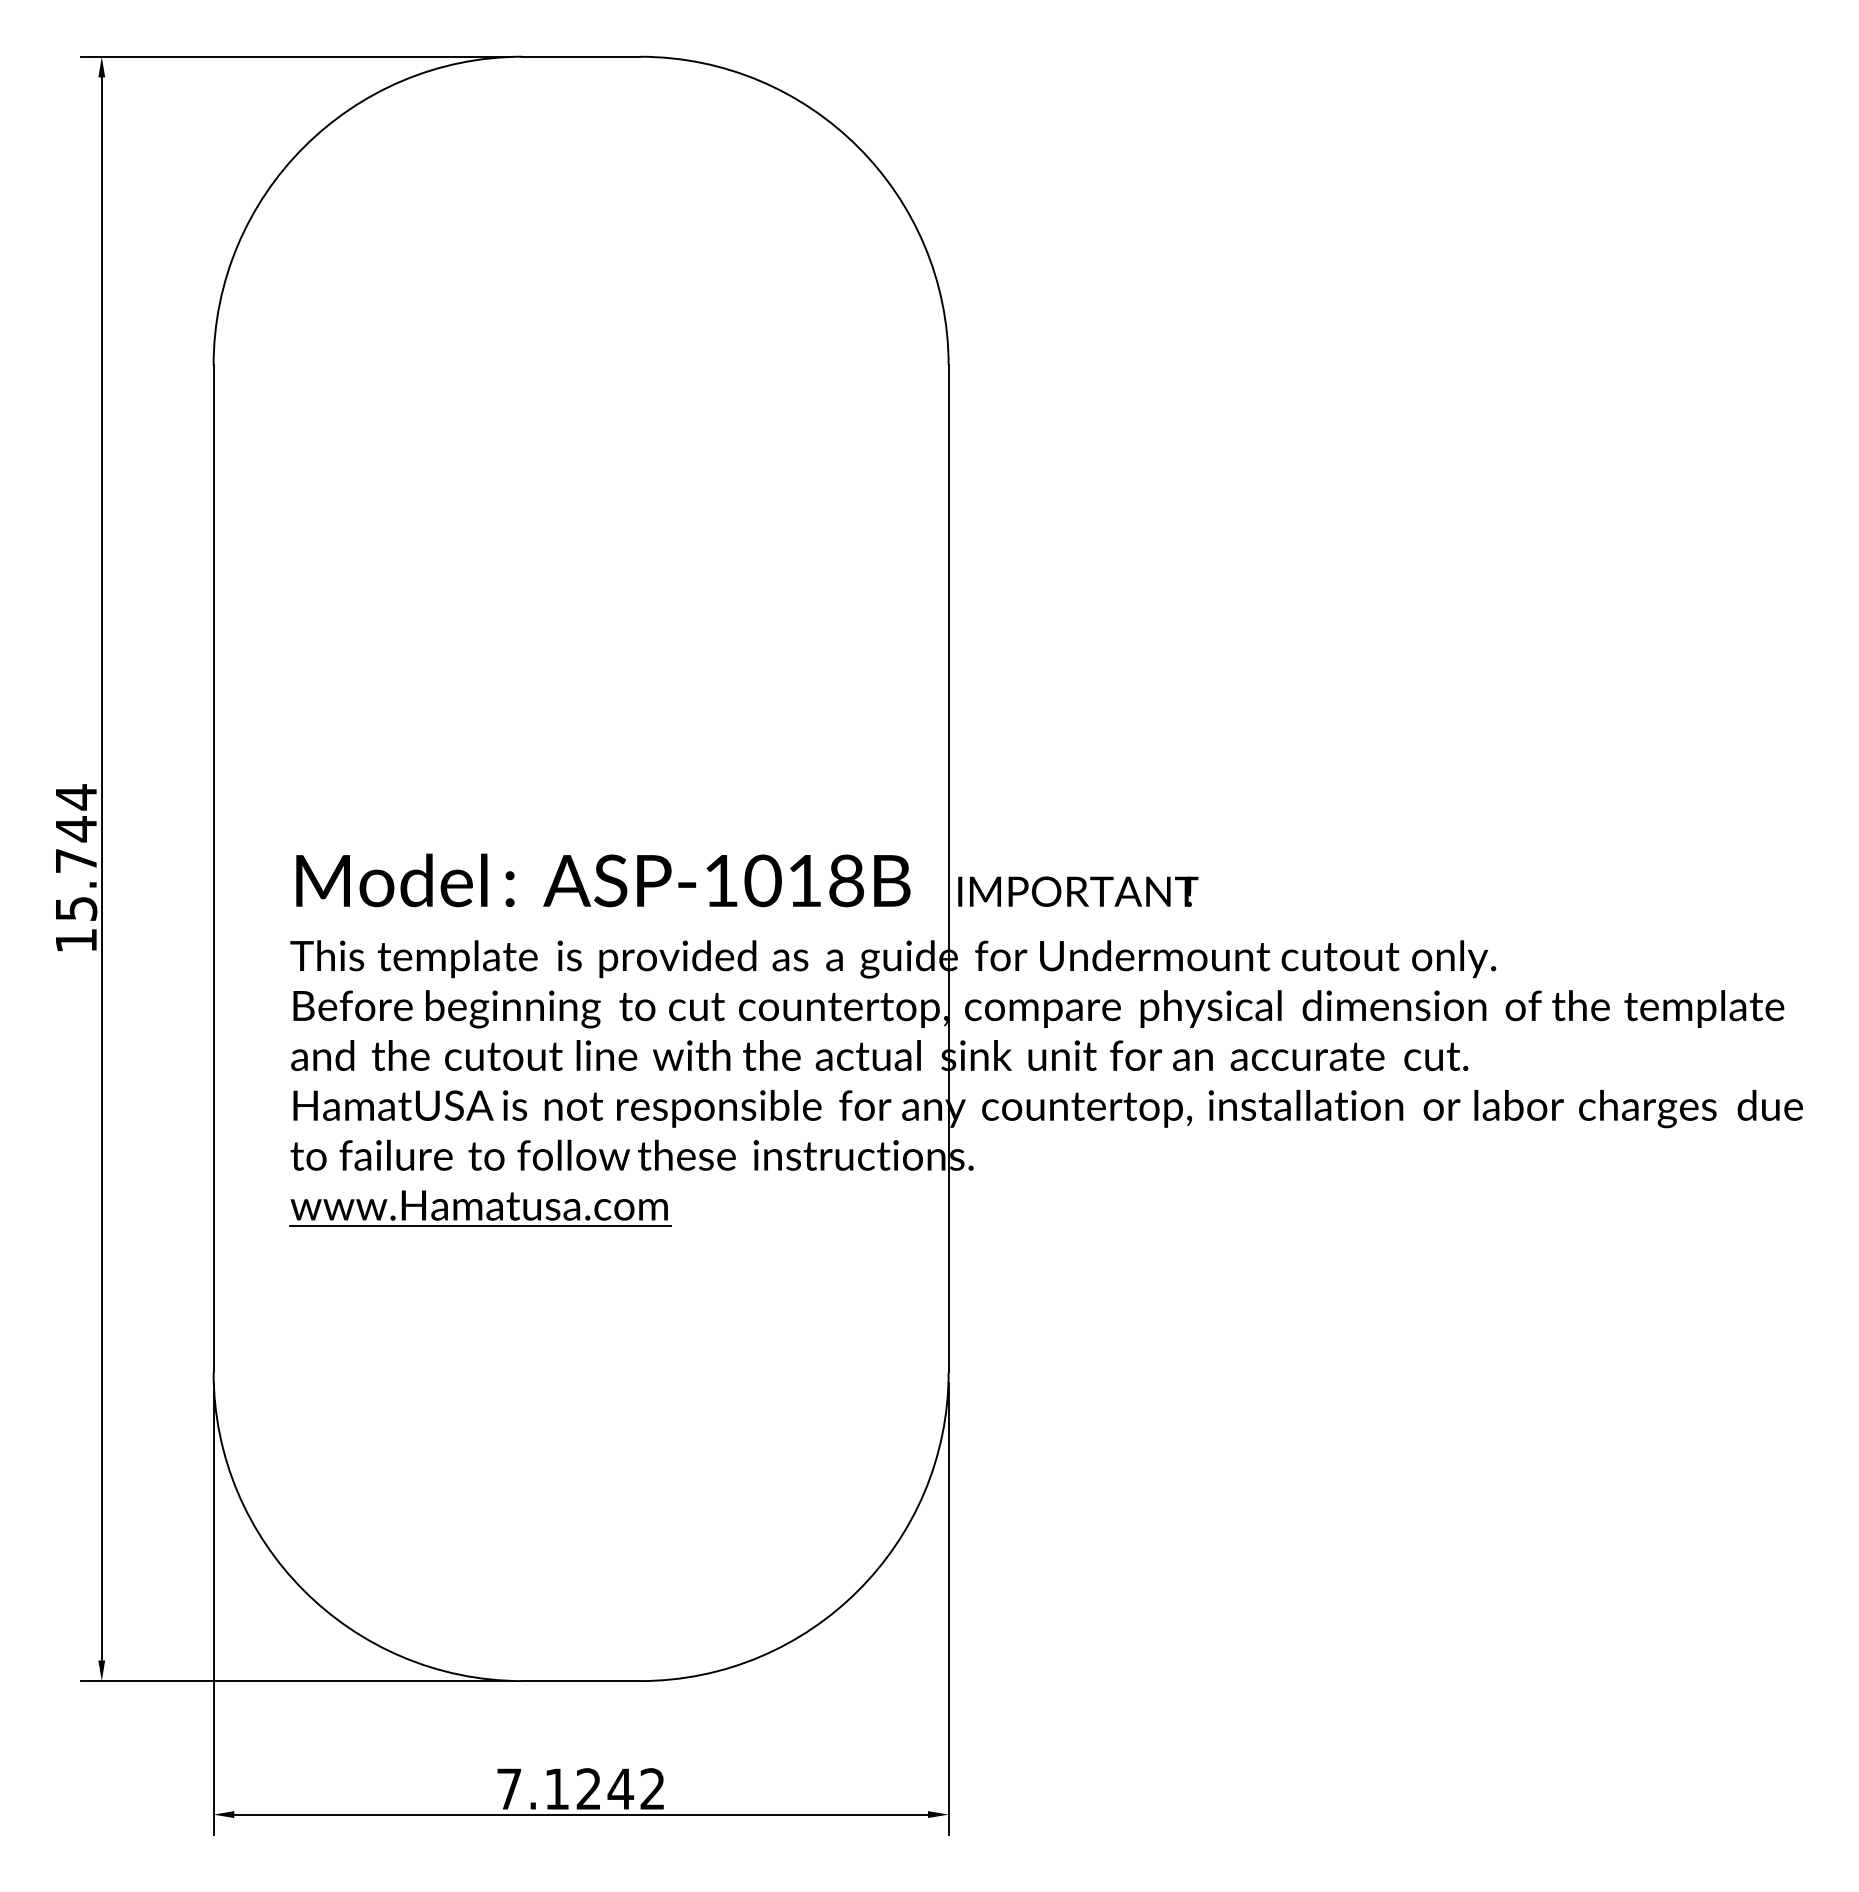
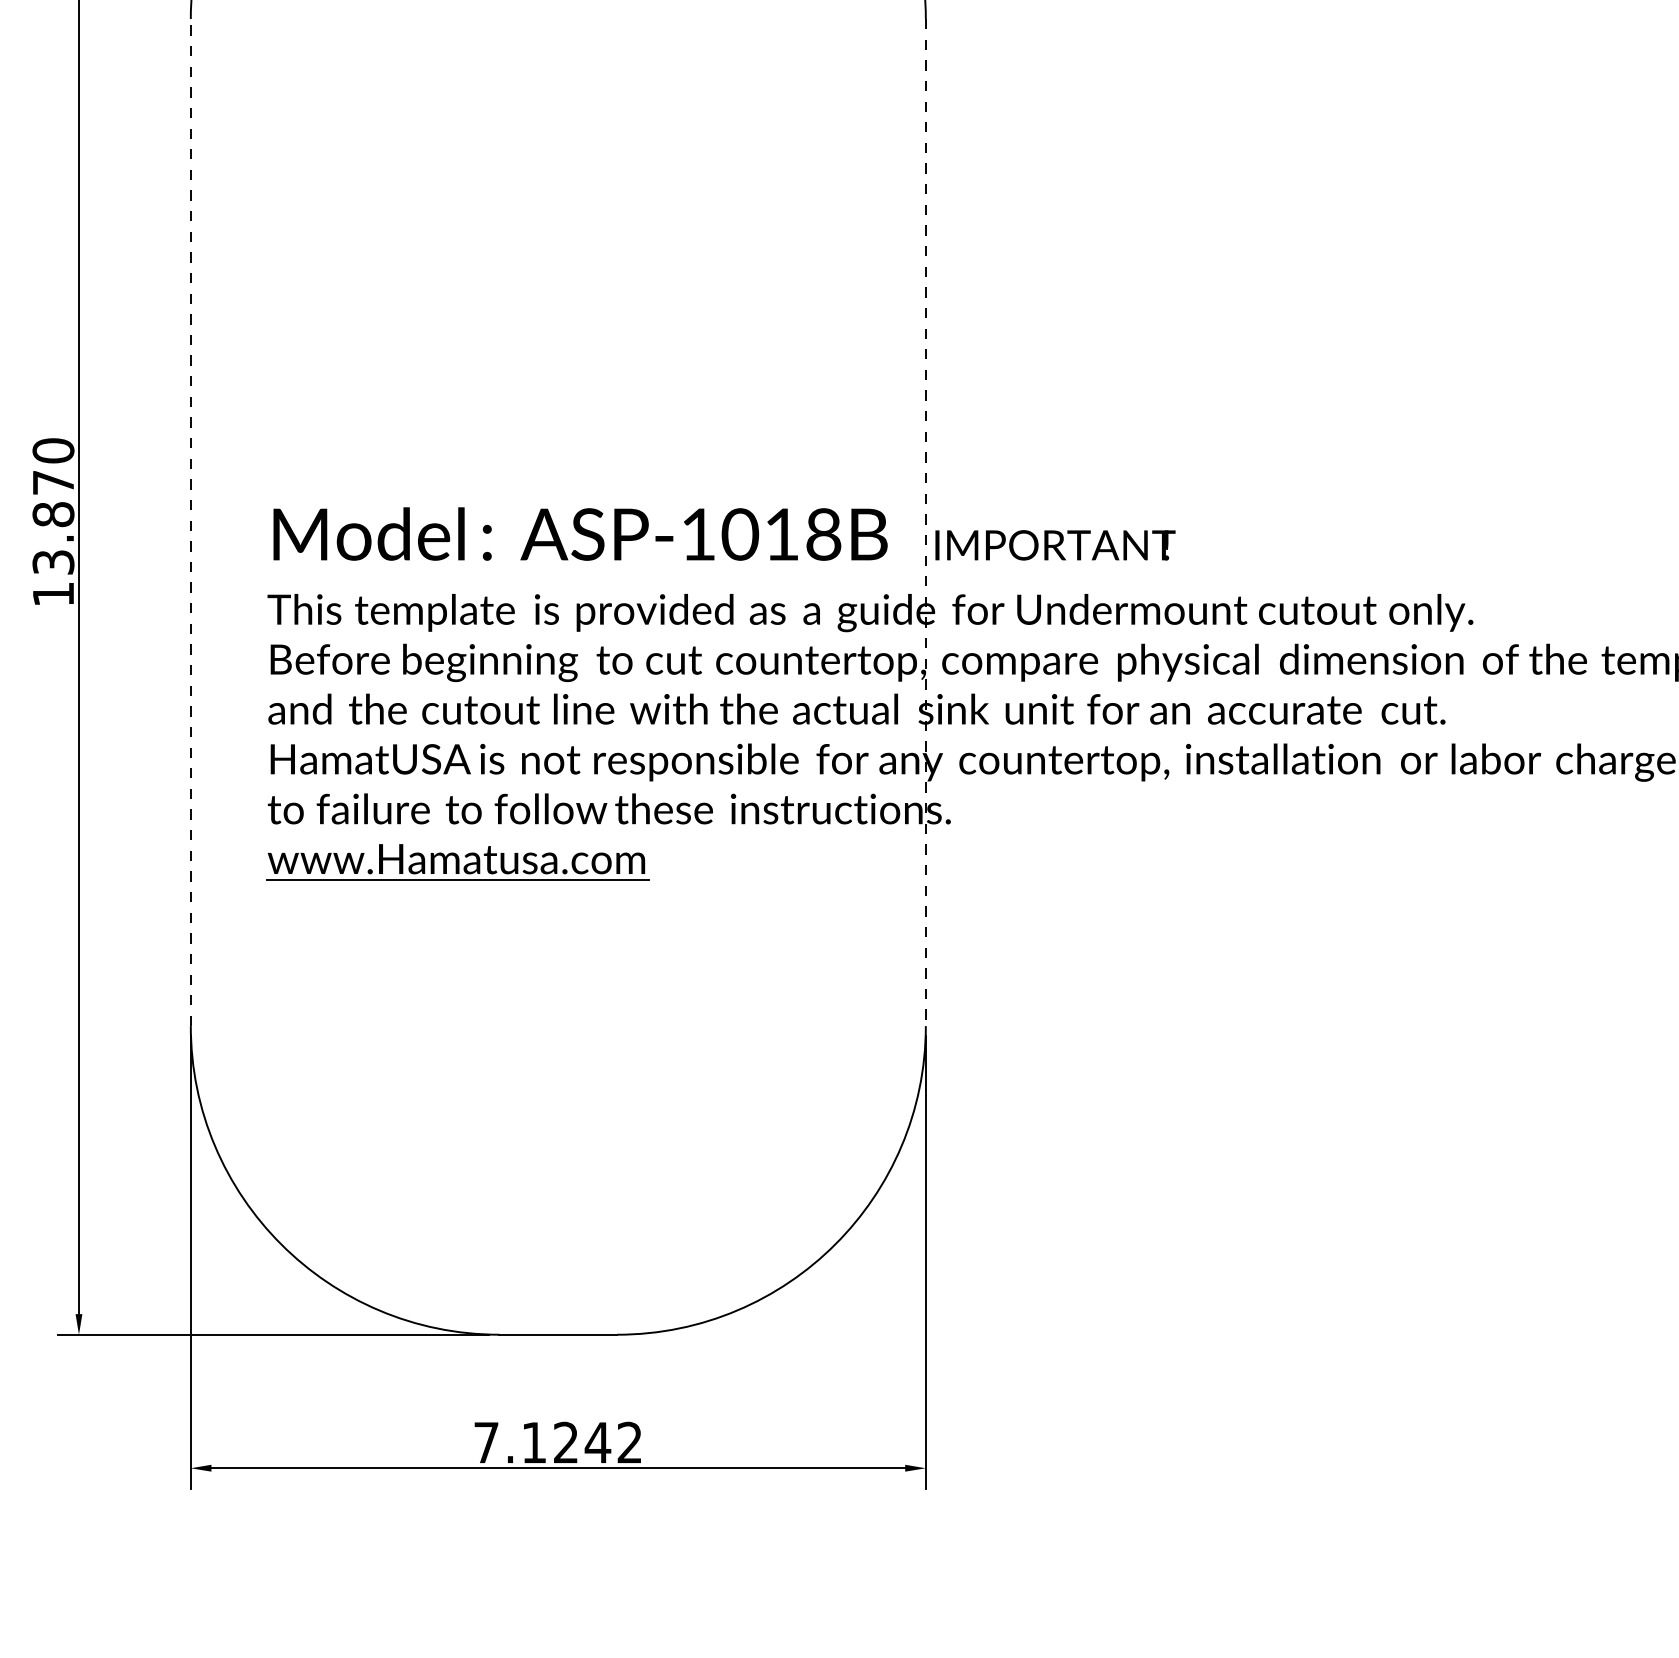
text: (76, 852) -> (53, 506), 15.744 -> 13.870
line: (213, 868) -> (190, 522), solid -> dashed
line: (948, 868) -> (925, 522), solid -> dashed

